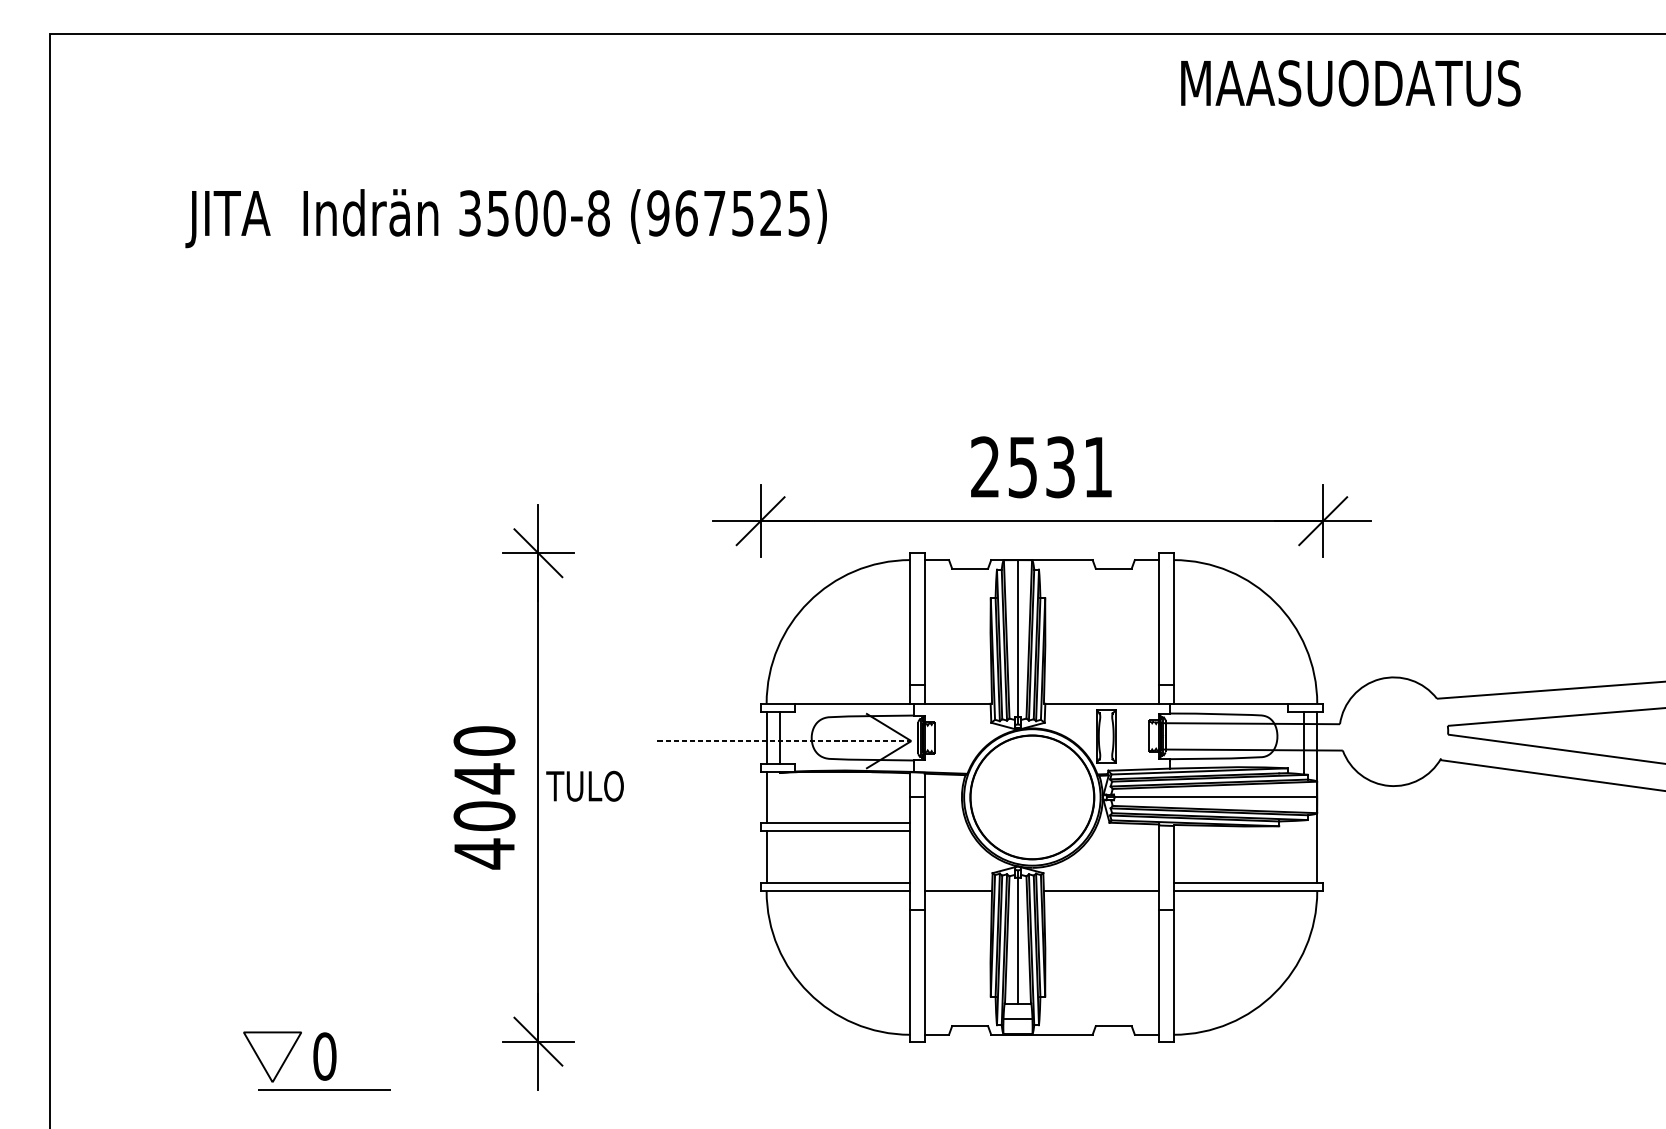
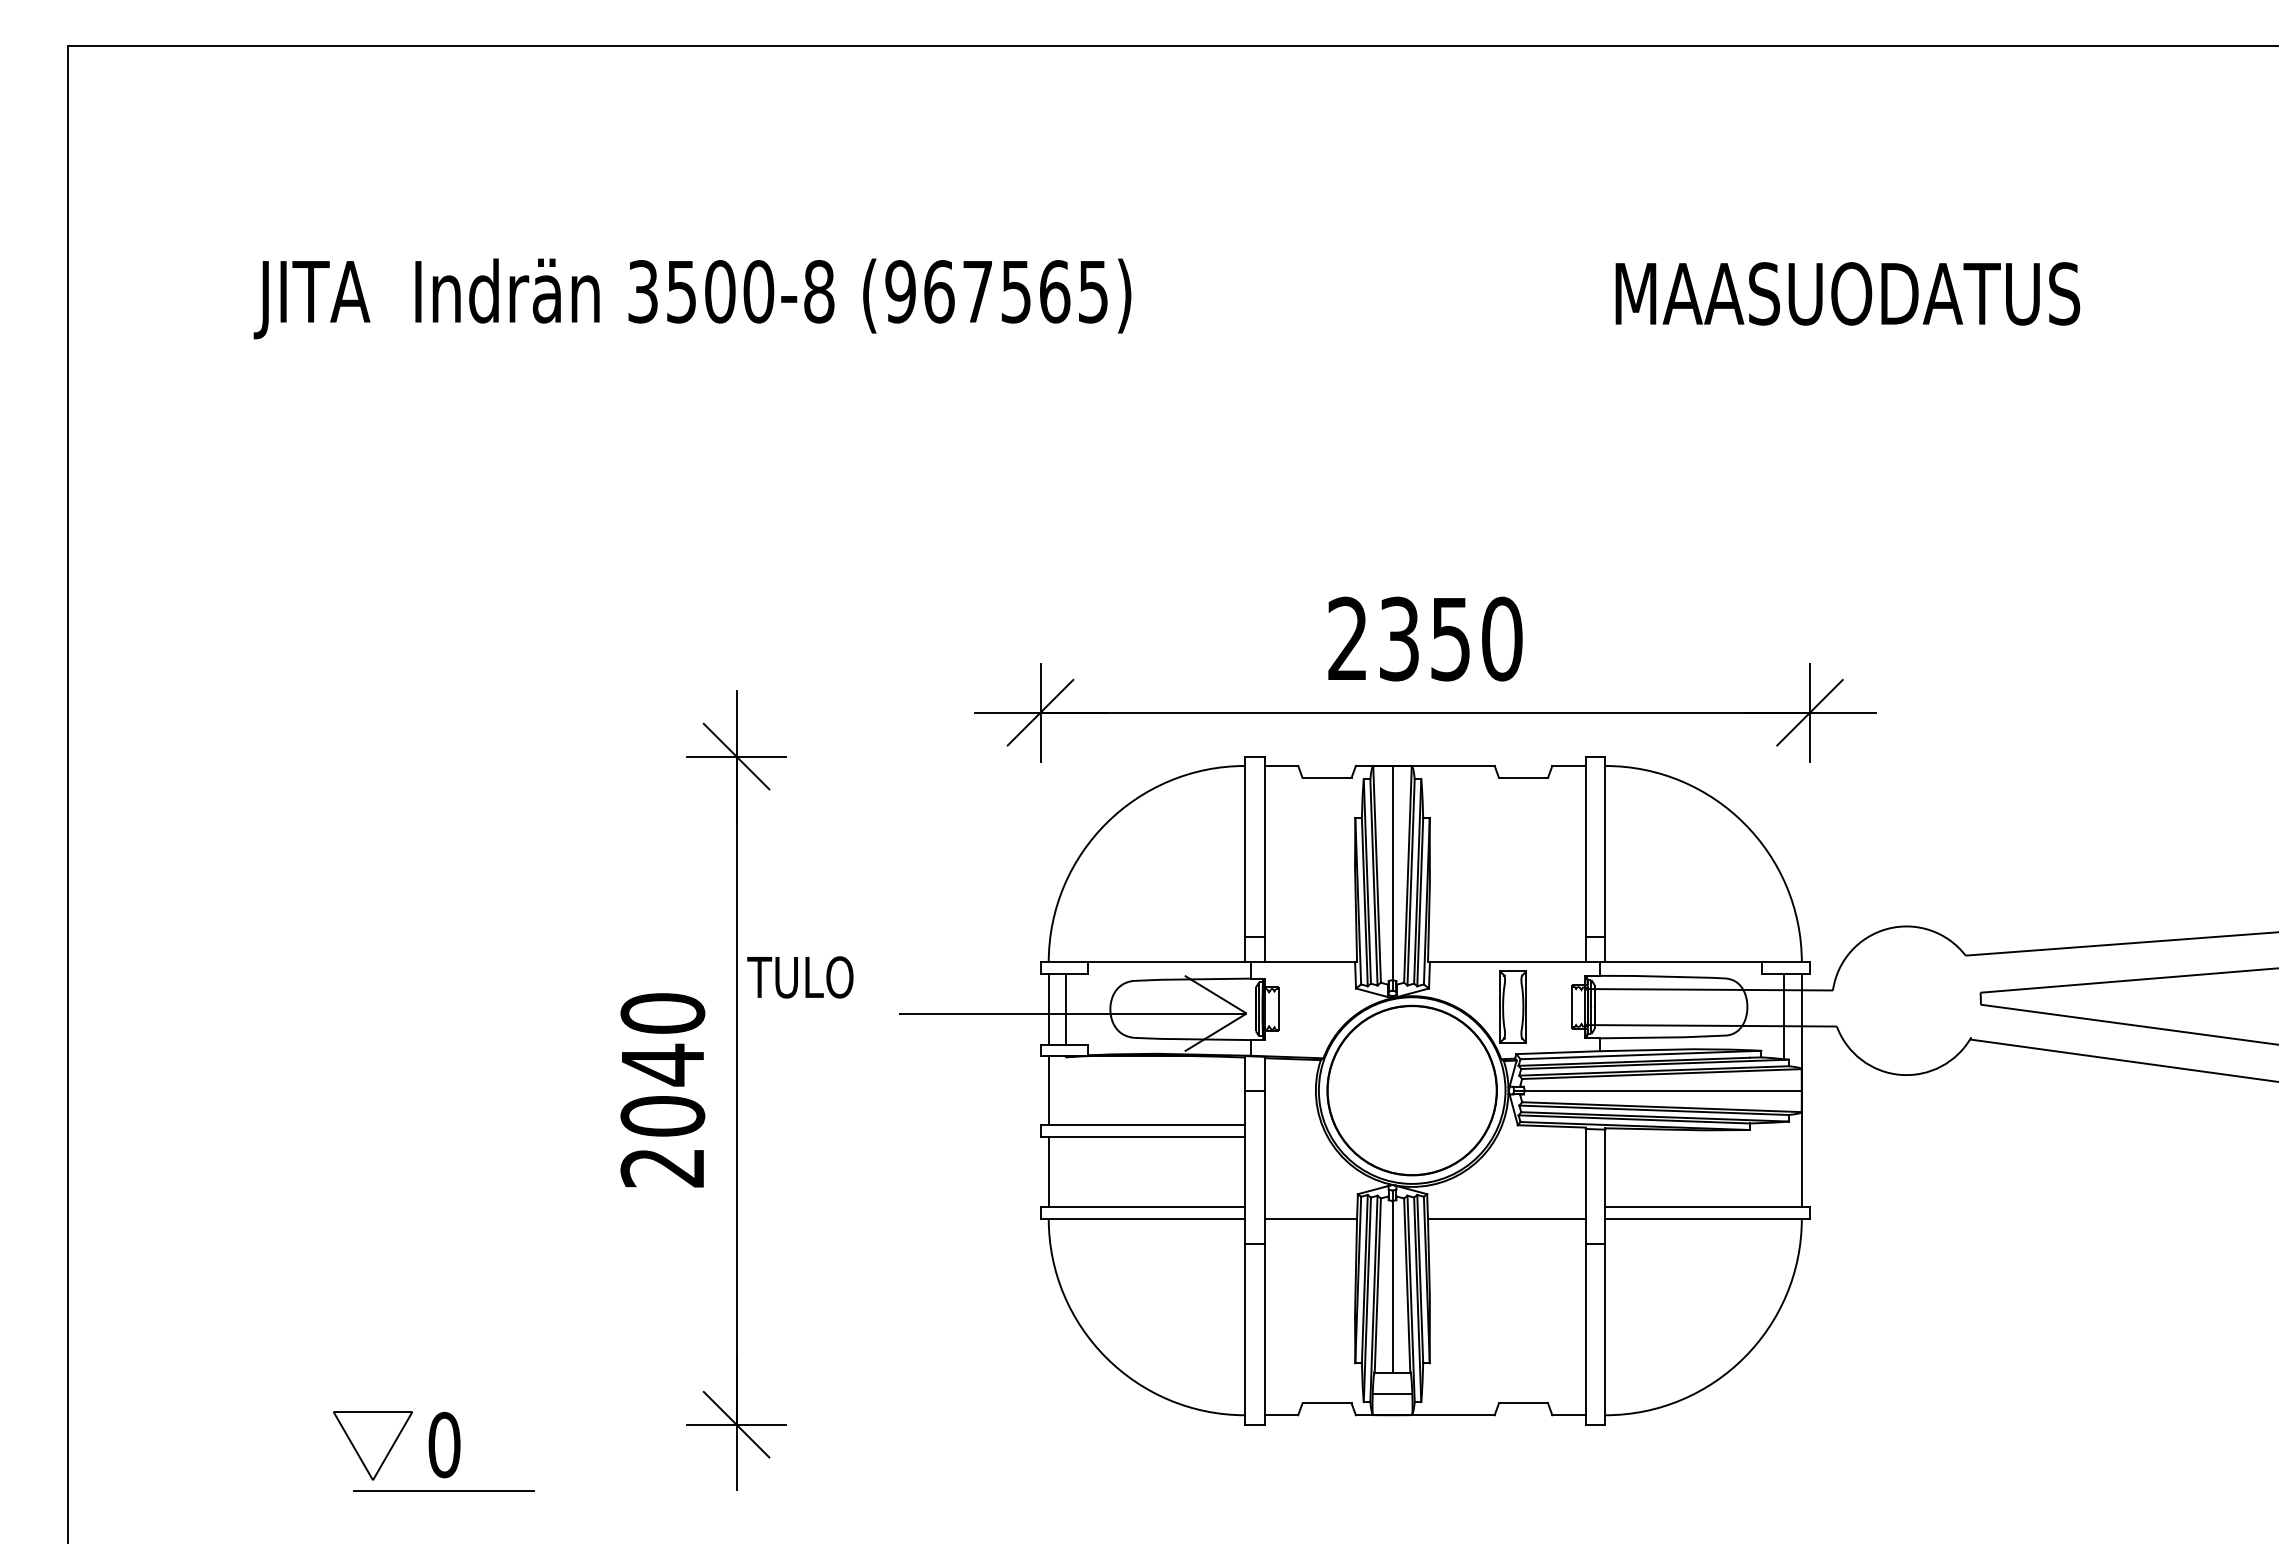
text: (1350, 83) -> (1847, 293), moved
text: (771, 213) -> (1055, 291), (967525) -> (967565)
text: (1061, 466) -> (1451, 638), 2531 -> 2350
line: (784, 741) -> (1073, 1013), dashed -> solid
text: (585, 786) -> (800, 977), moved
text: (483, 853) -> (661, 1167), 4040 -> 2040

